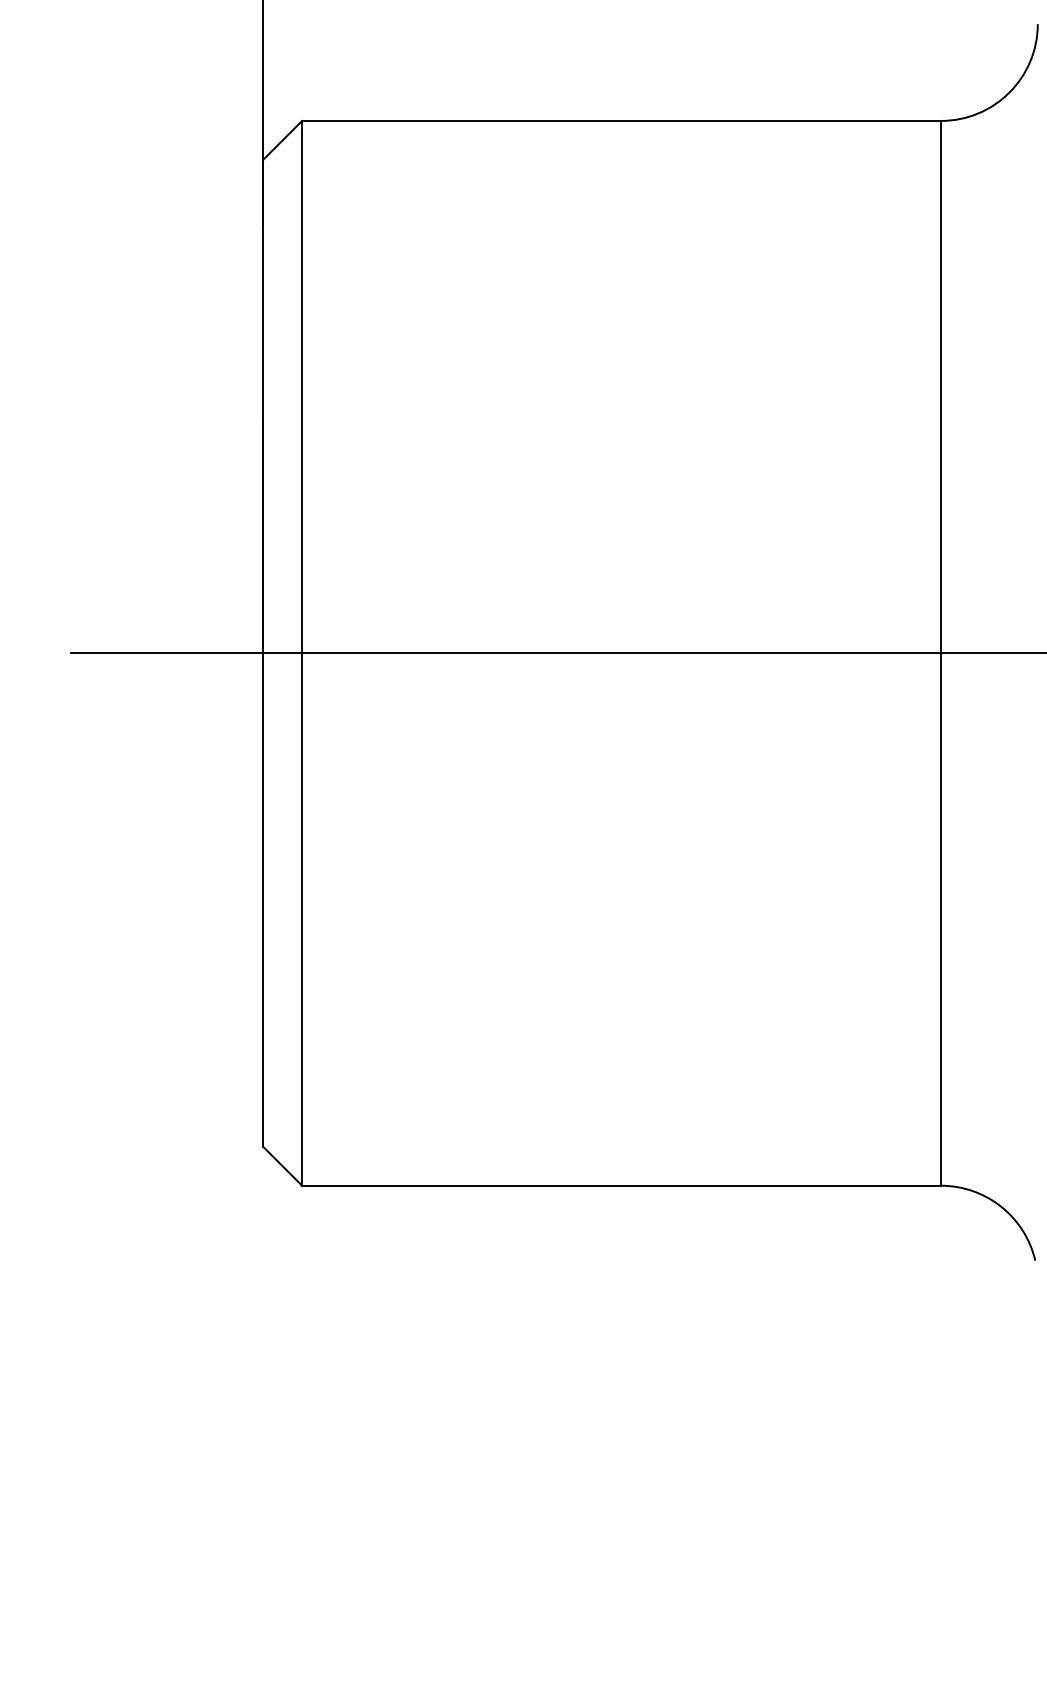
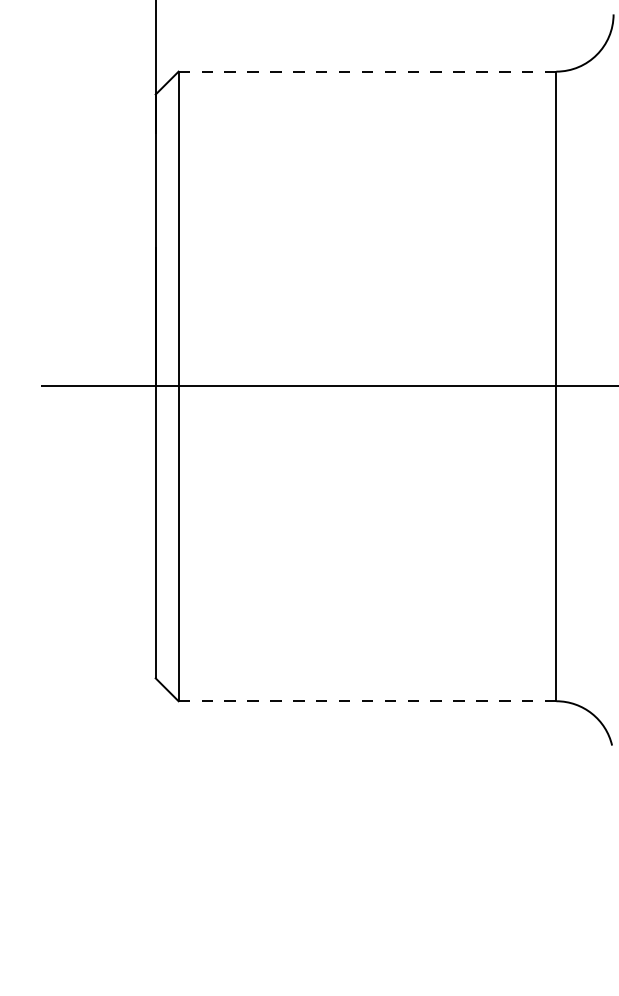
line: (621, 120) -> (367, 71), solid -> dashed
line: (621, 1186) -> (367, 701), solid -> dashed

